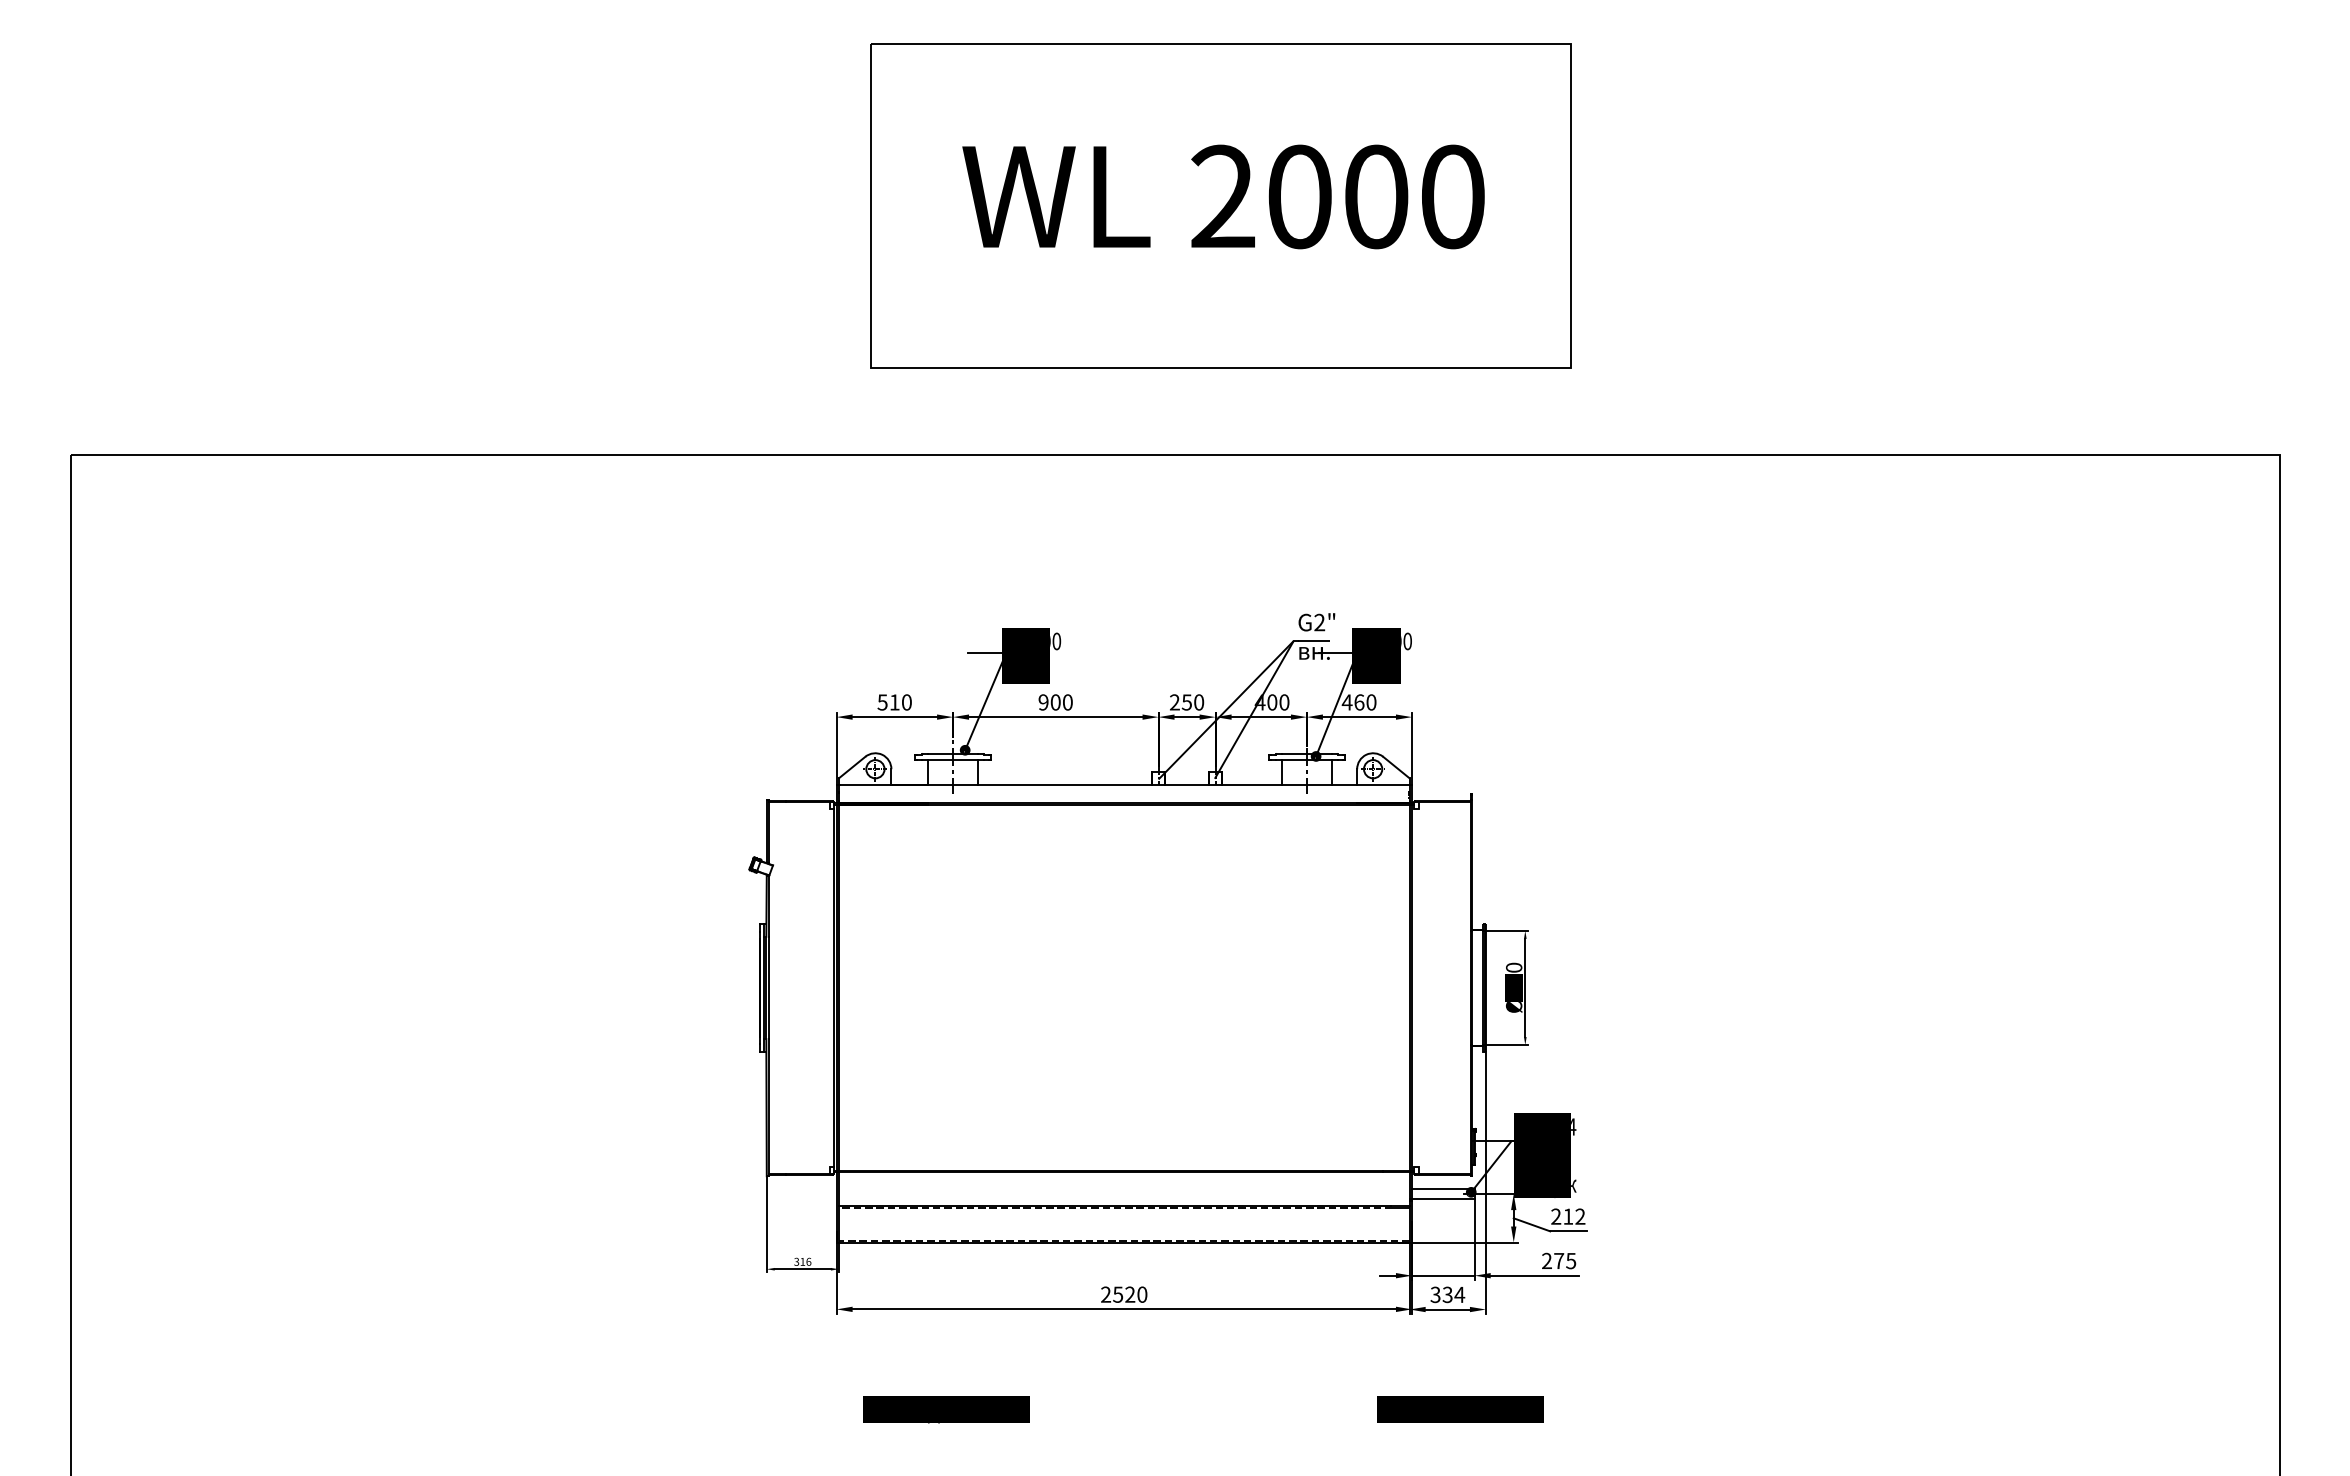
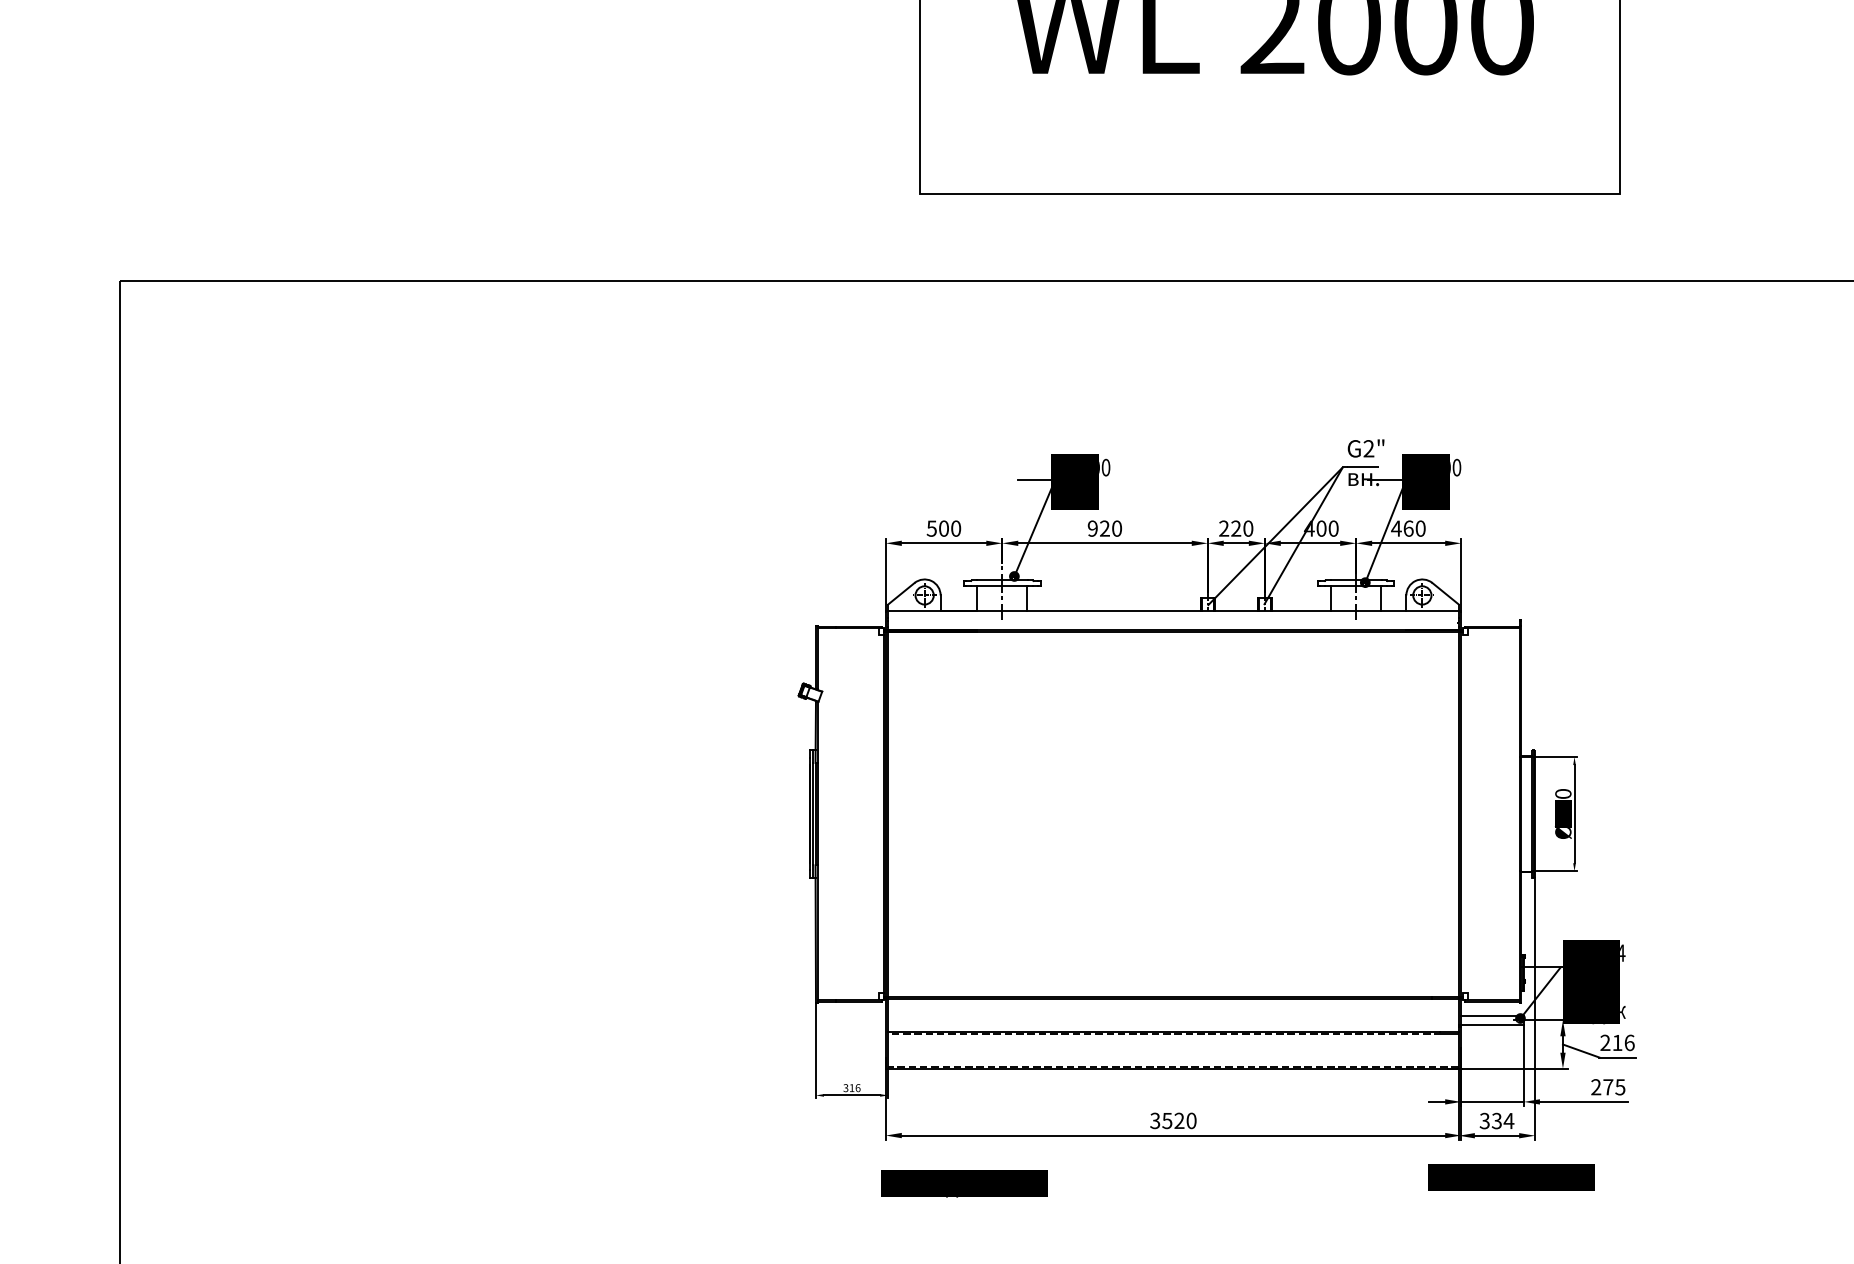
text: (894, 702) -> (943, 528), 510 -> 500
text: (1055, 702) -> (1104, 528), 900 -> 920
text: (1186, 702) -> (1235, 528), 250 -> 220
text: (1580, 1216) -> (1629, 1042), 212 -> 216
text: (1106, 1294) -> (1155, 1120), 2520 -> 3520
text: (946, 1409) -> (964, 1183), moved
text: (1460, 1409) -> (1511, 1177), moved

